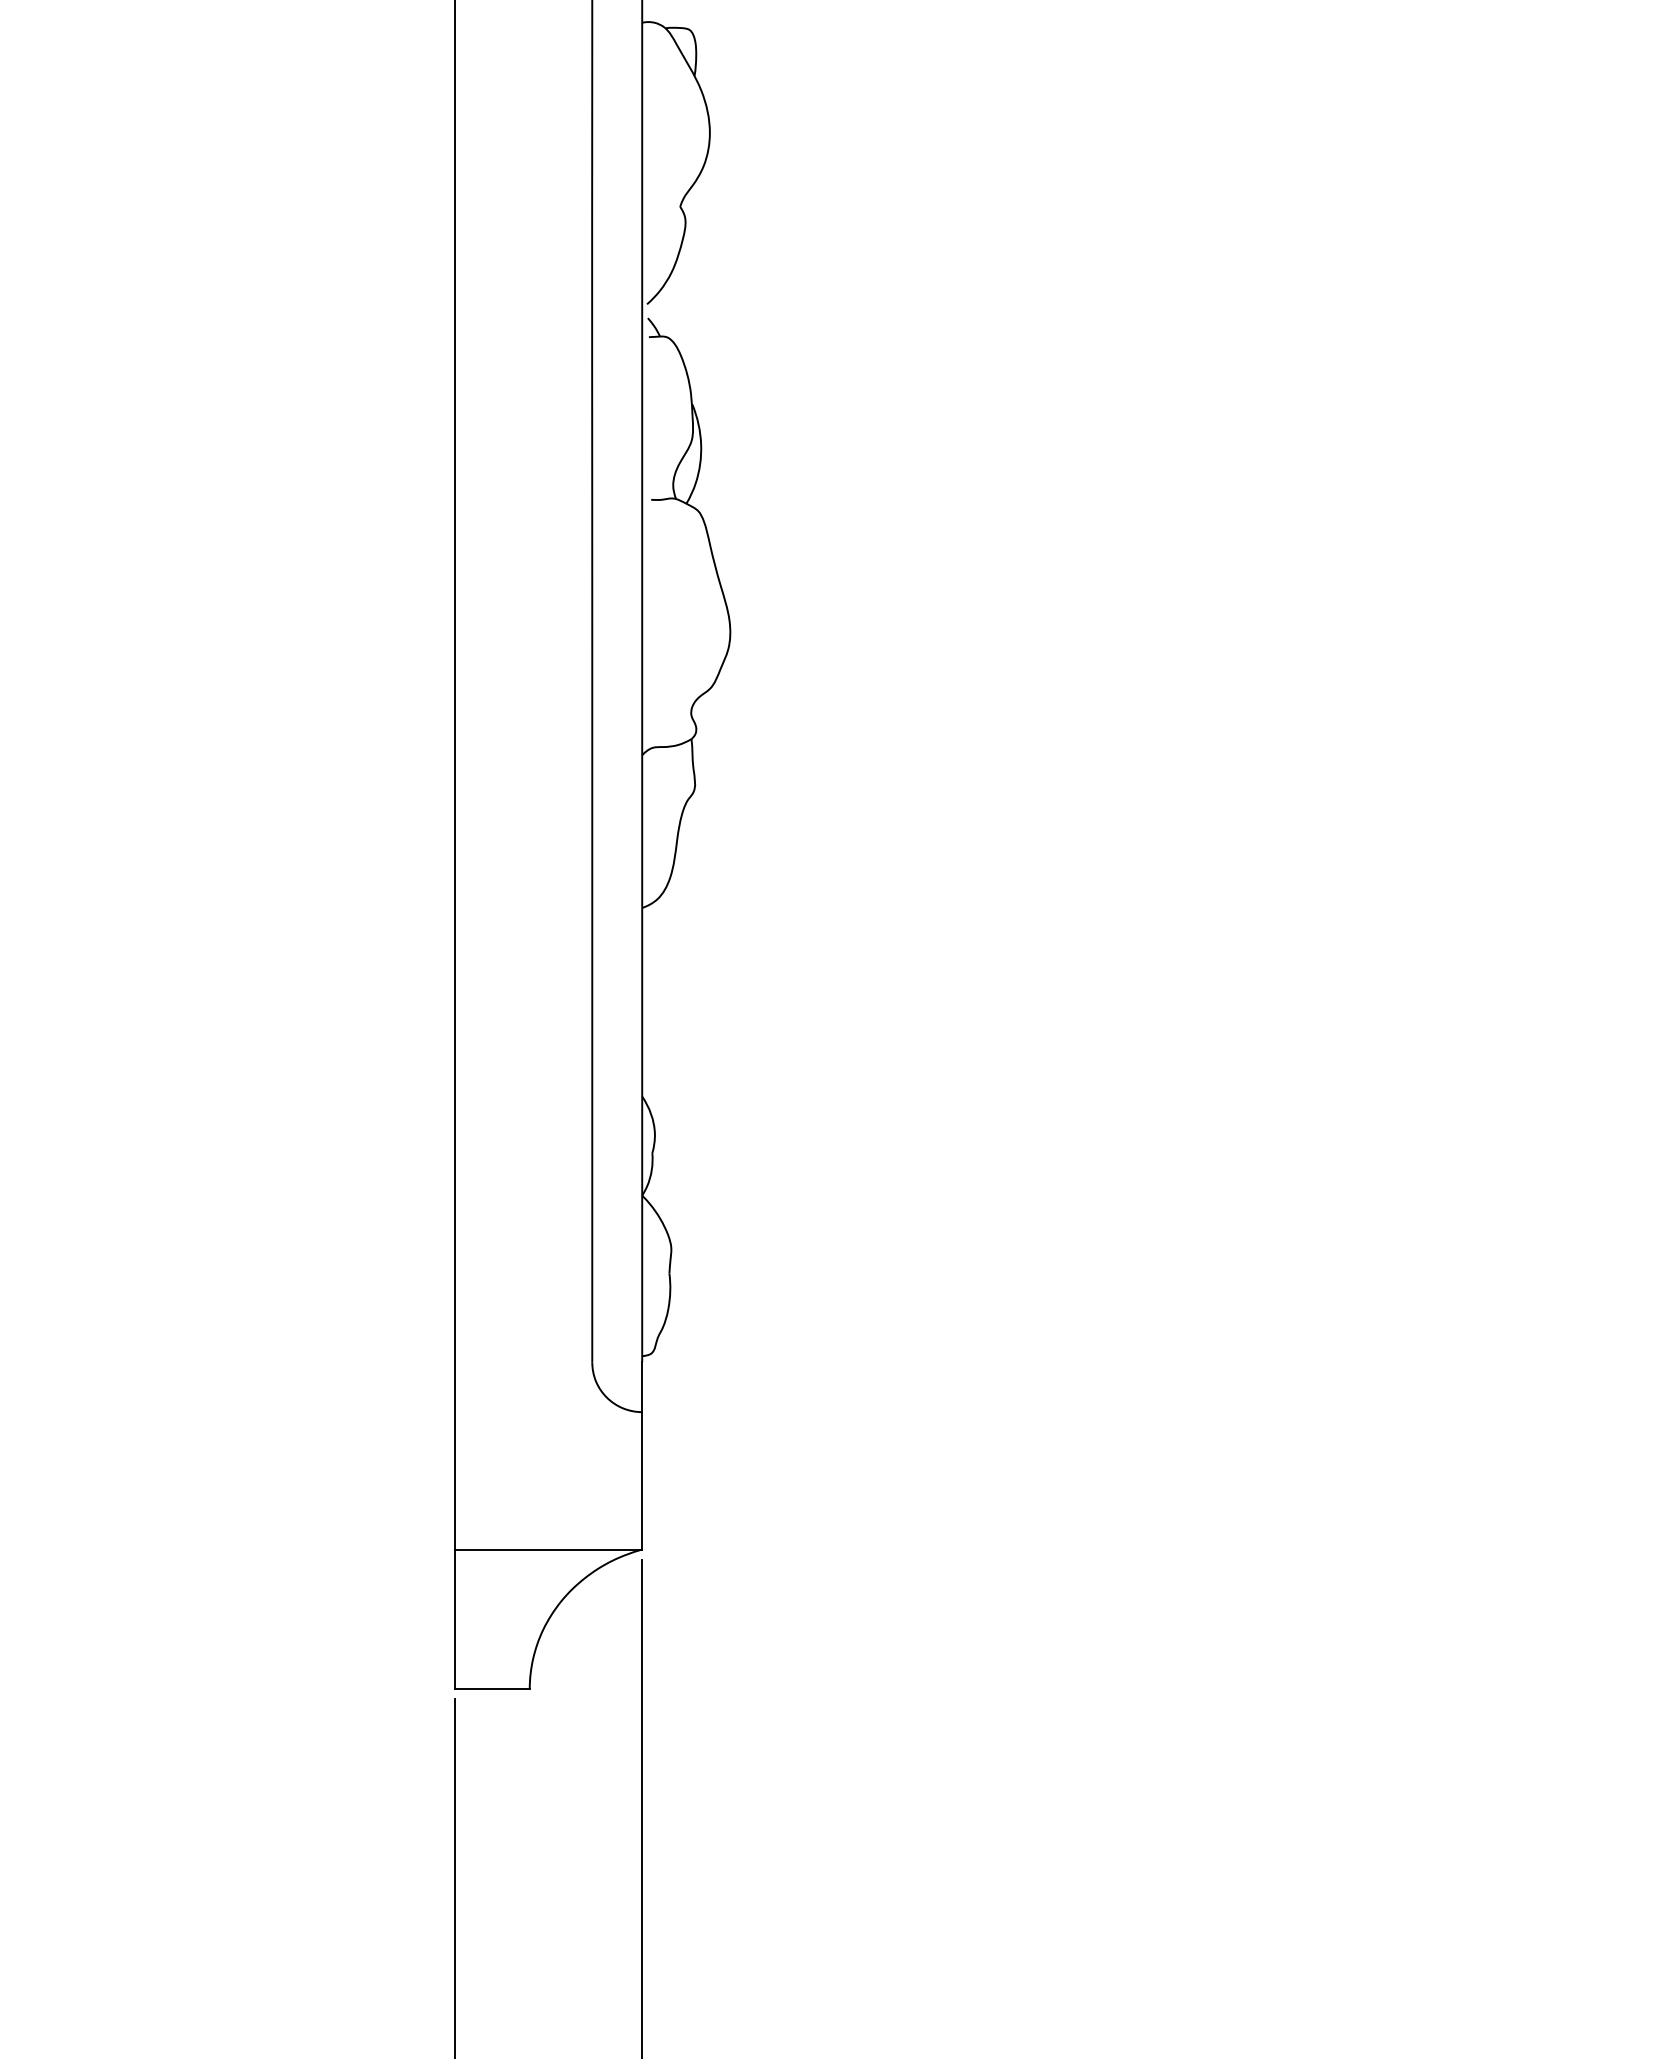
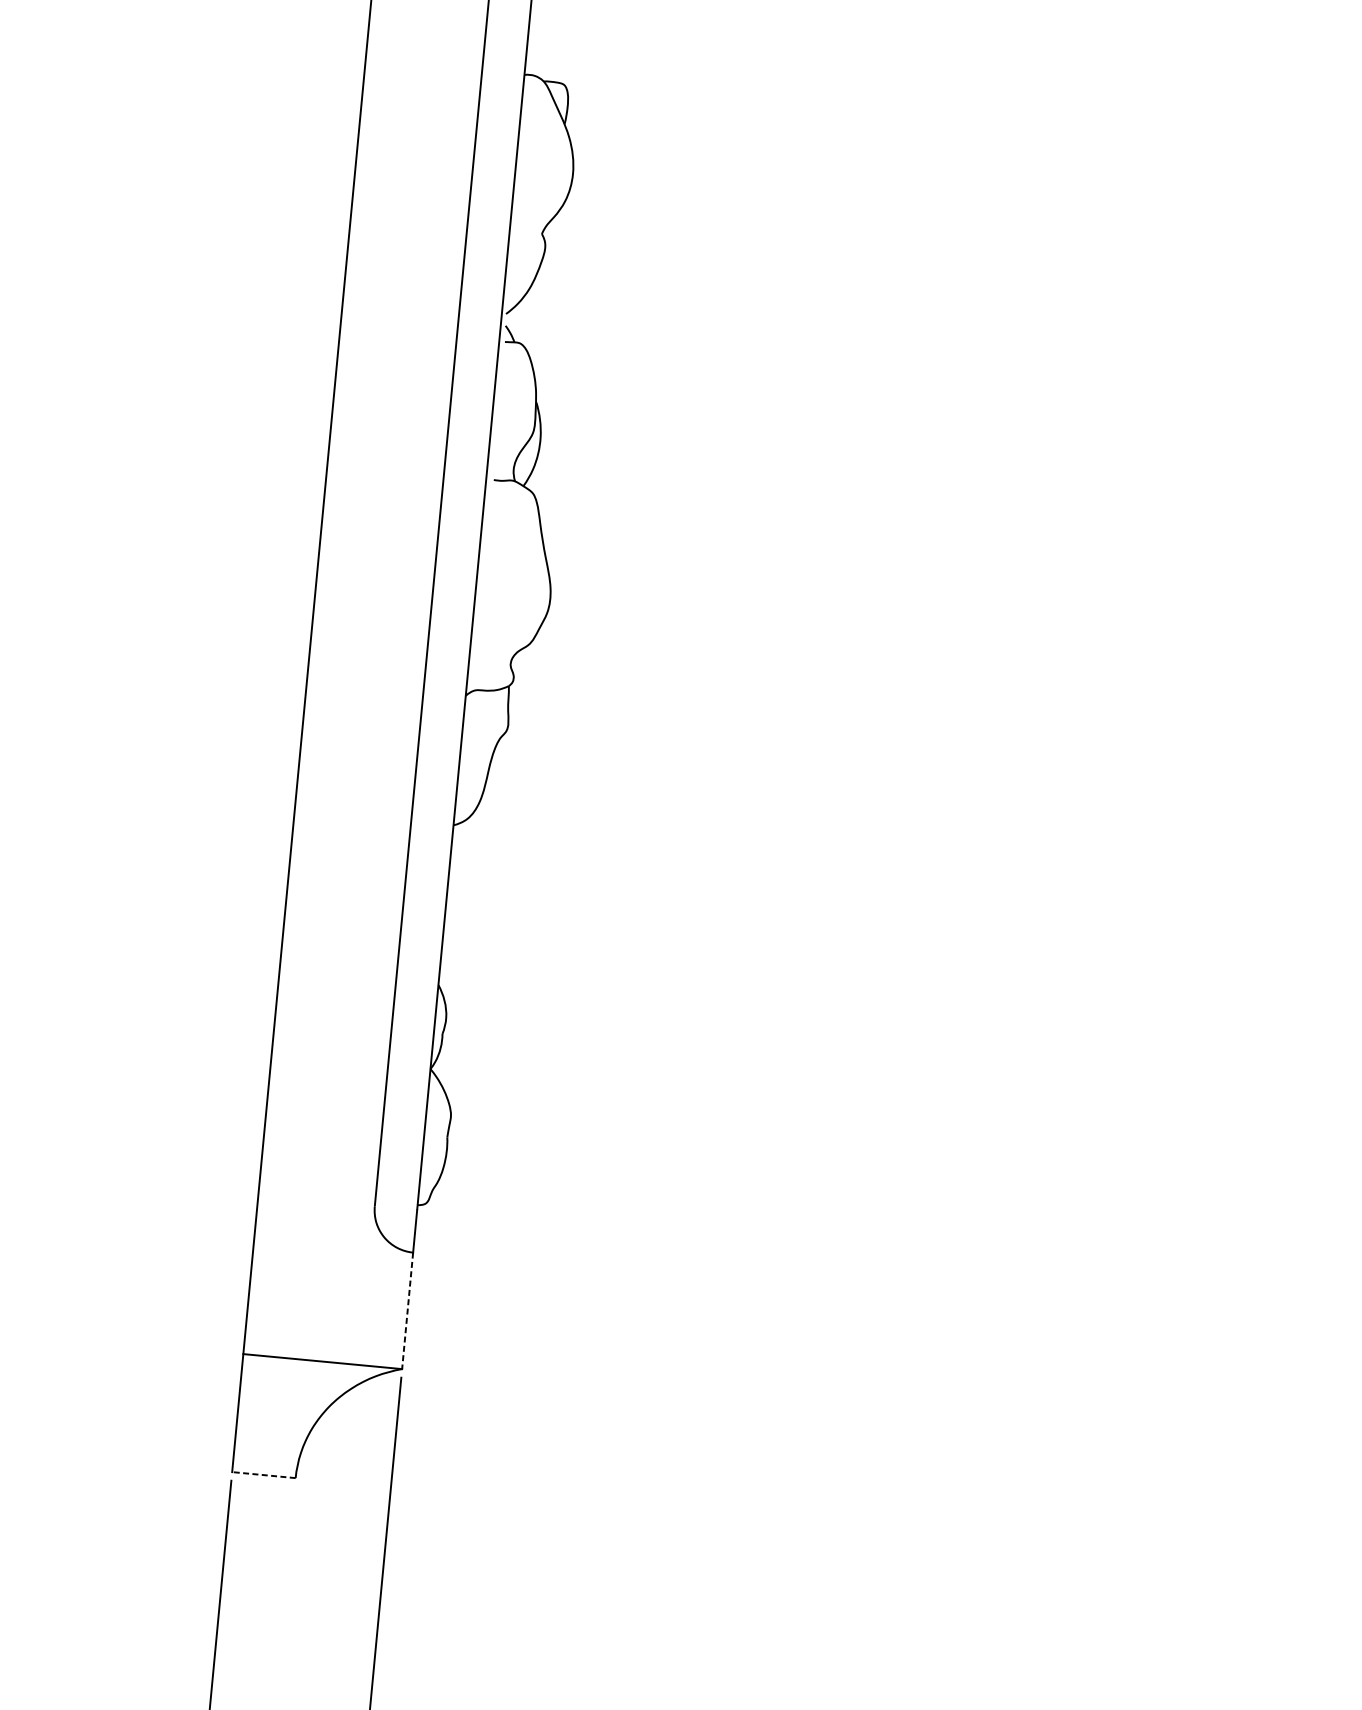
line: (642, 1480) -> (407, 1310), solid -> dashed
line: (491, 1688) -> (263, 1474), solid -> dashed

